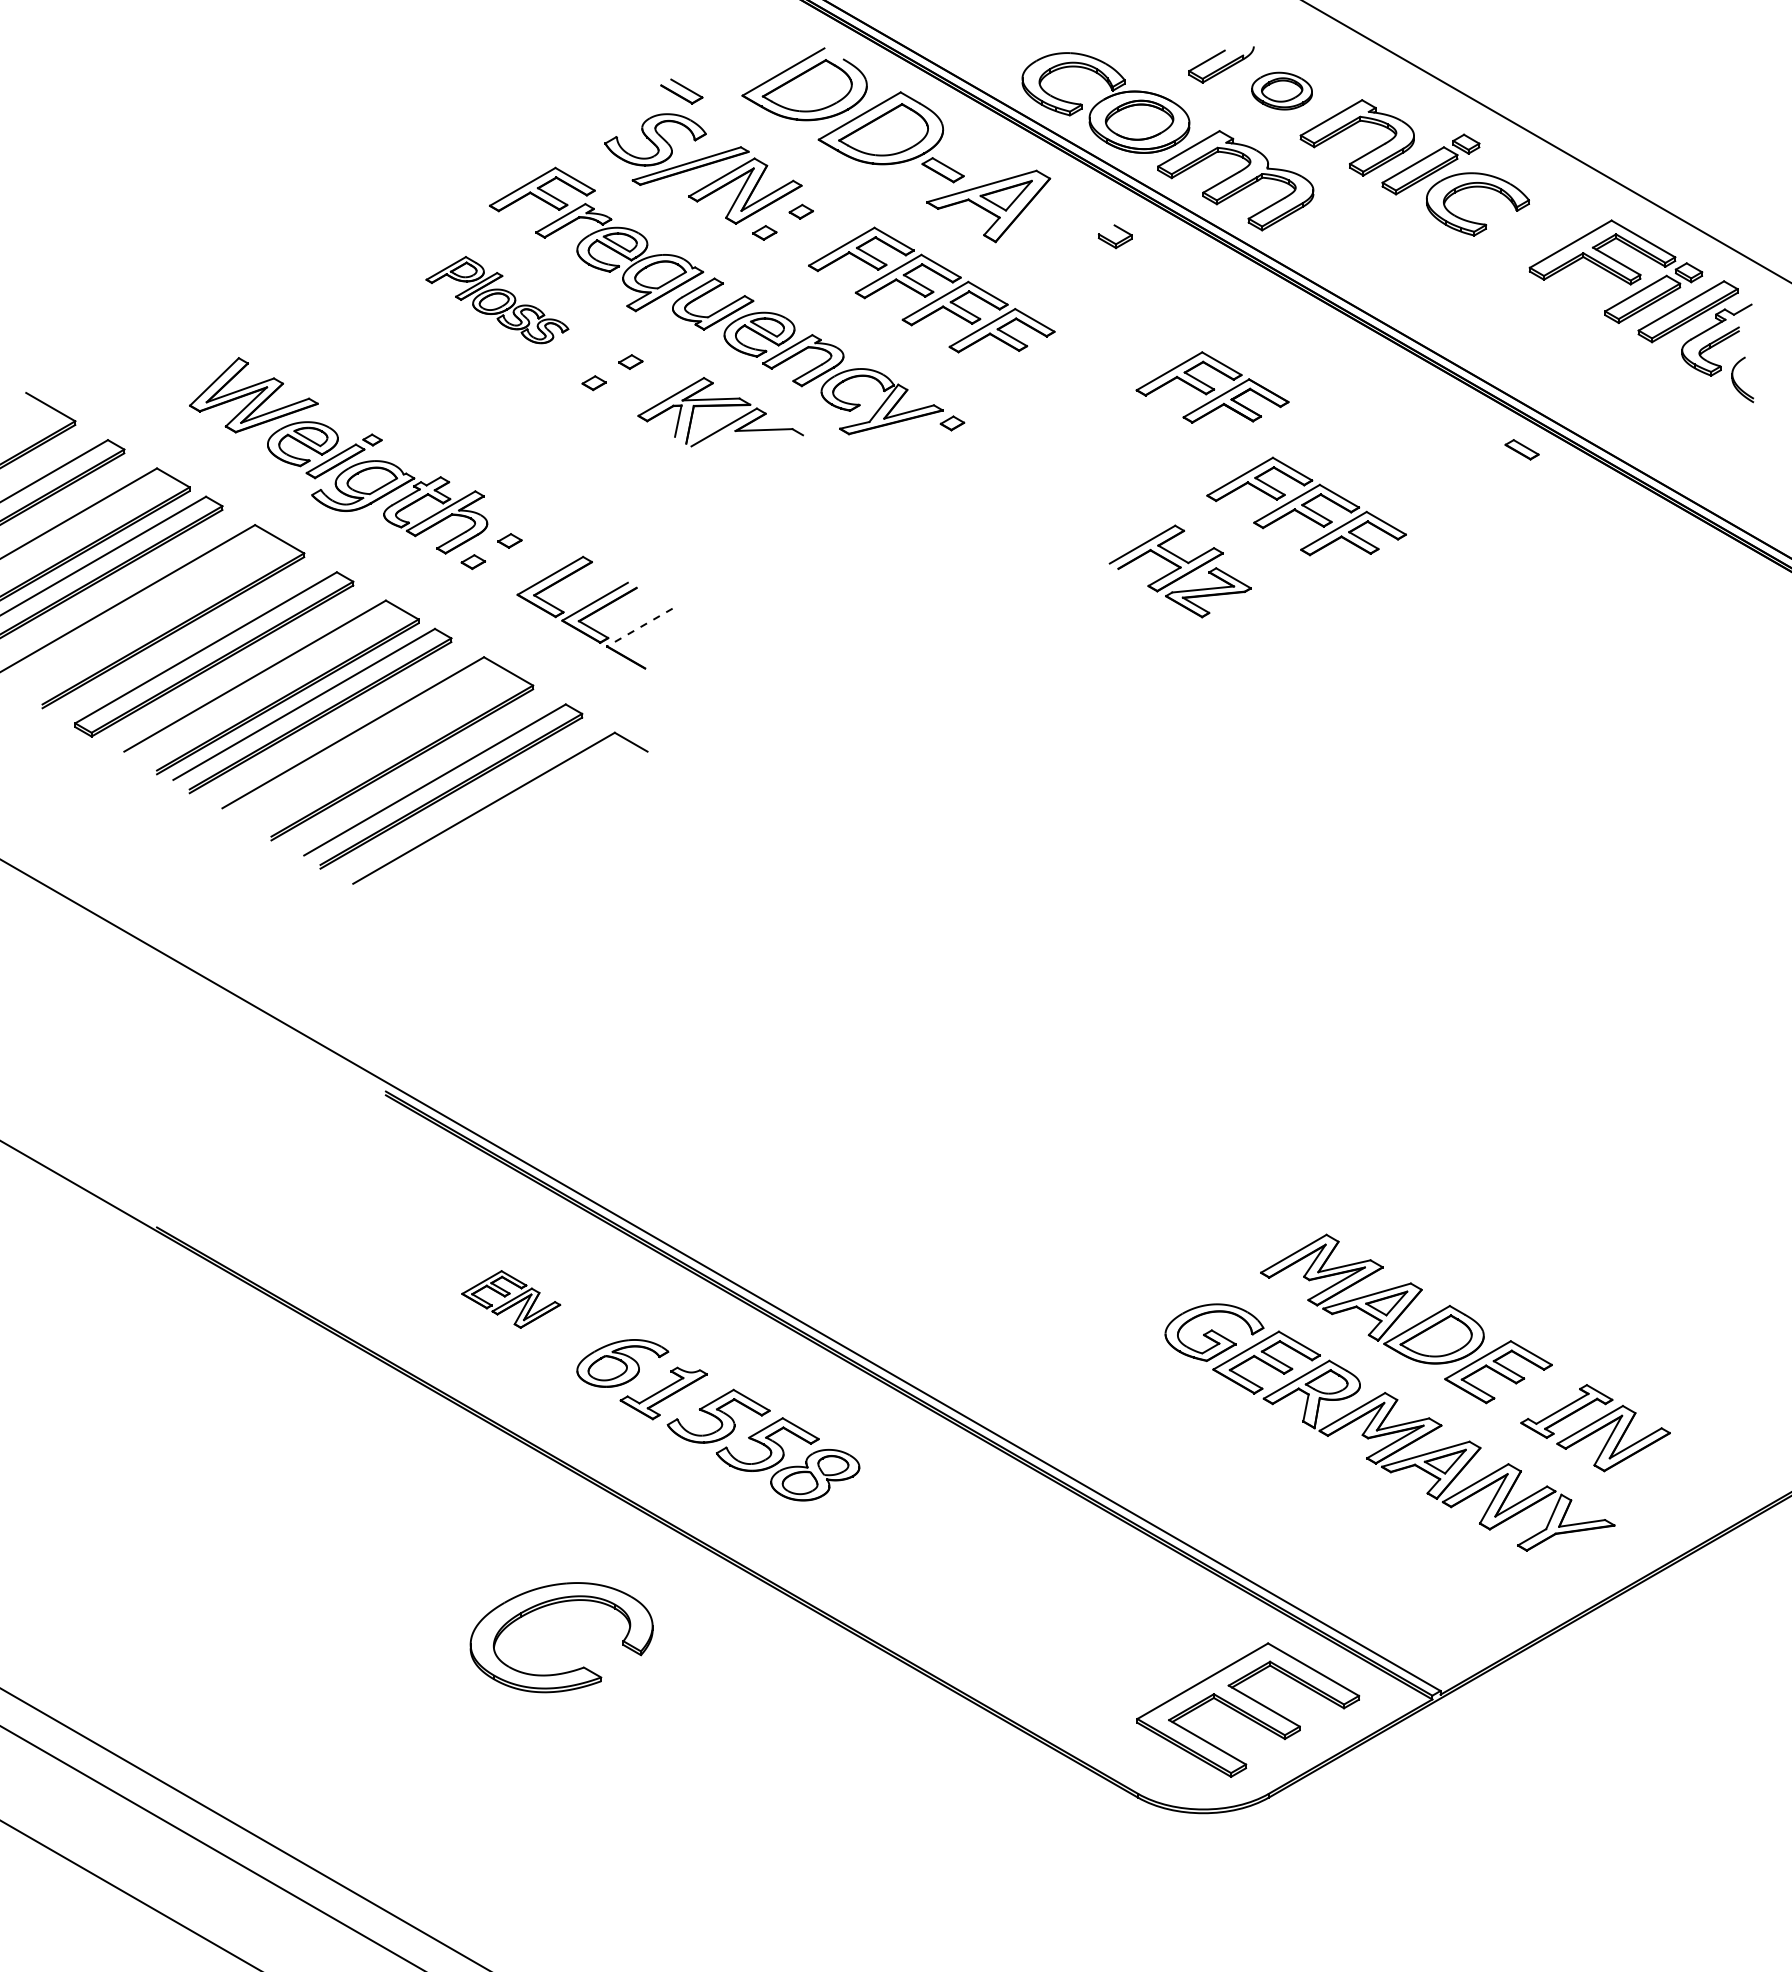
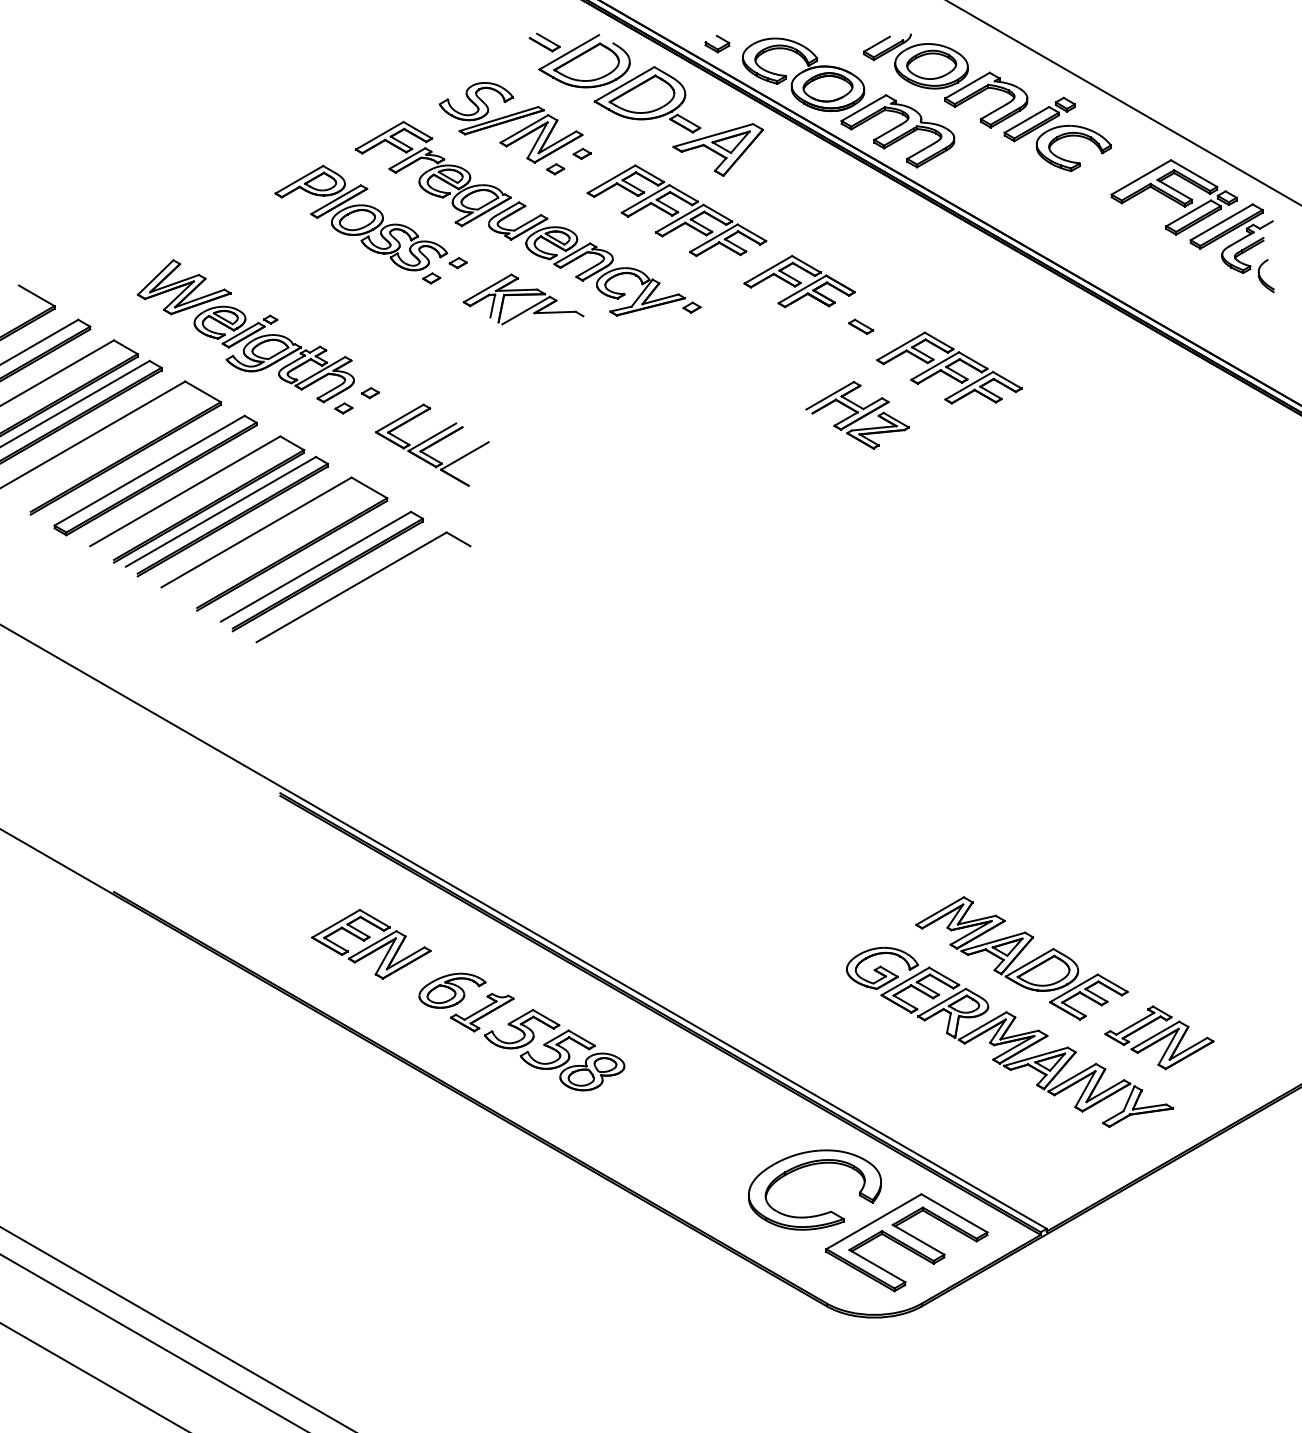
part: (1281, 90) -> (931, 65), size x1.67
part: (681, 91) -> (544, 42), moved
part: (1115, 236) -> (717, 43), moved
part: (497, 299) -> (361, 217), size x1.67
part: (1212, 387) -> (799, 281), moved
part: (1521, 449) -> (860, 326), moved
line: (639, 627) -> (464, 455), dashed -> solid
part: (510, 1299) -> (370, 944), size x1.67
part: (554, 1604) -> (809, 1165), moved

